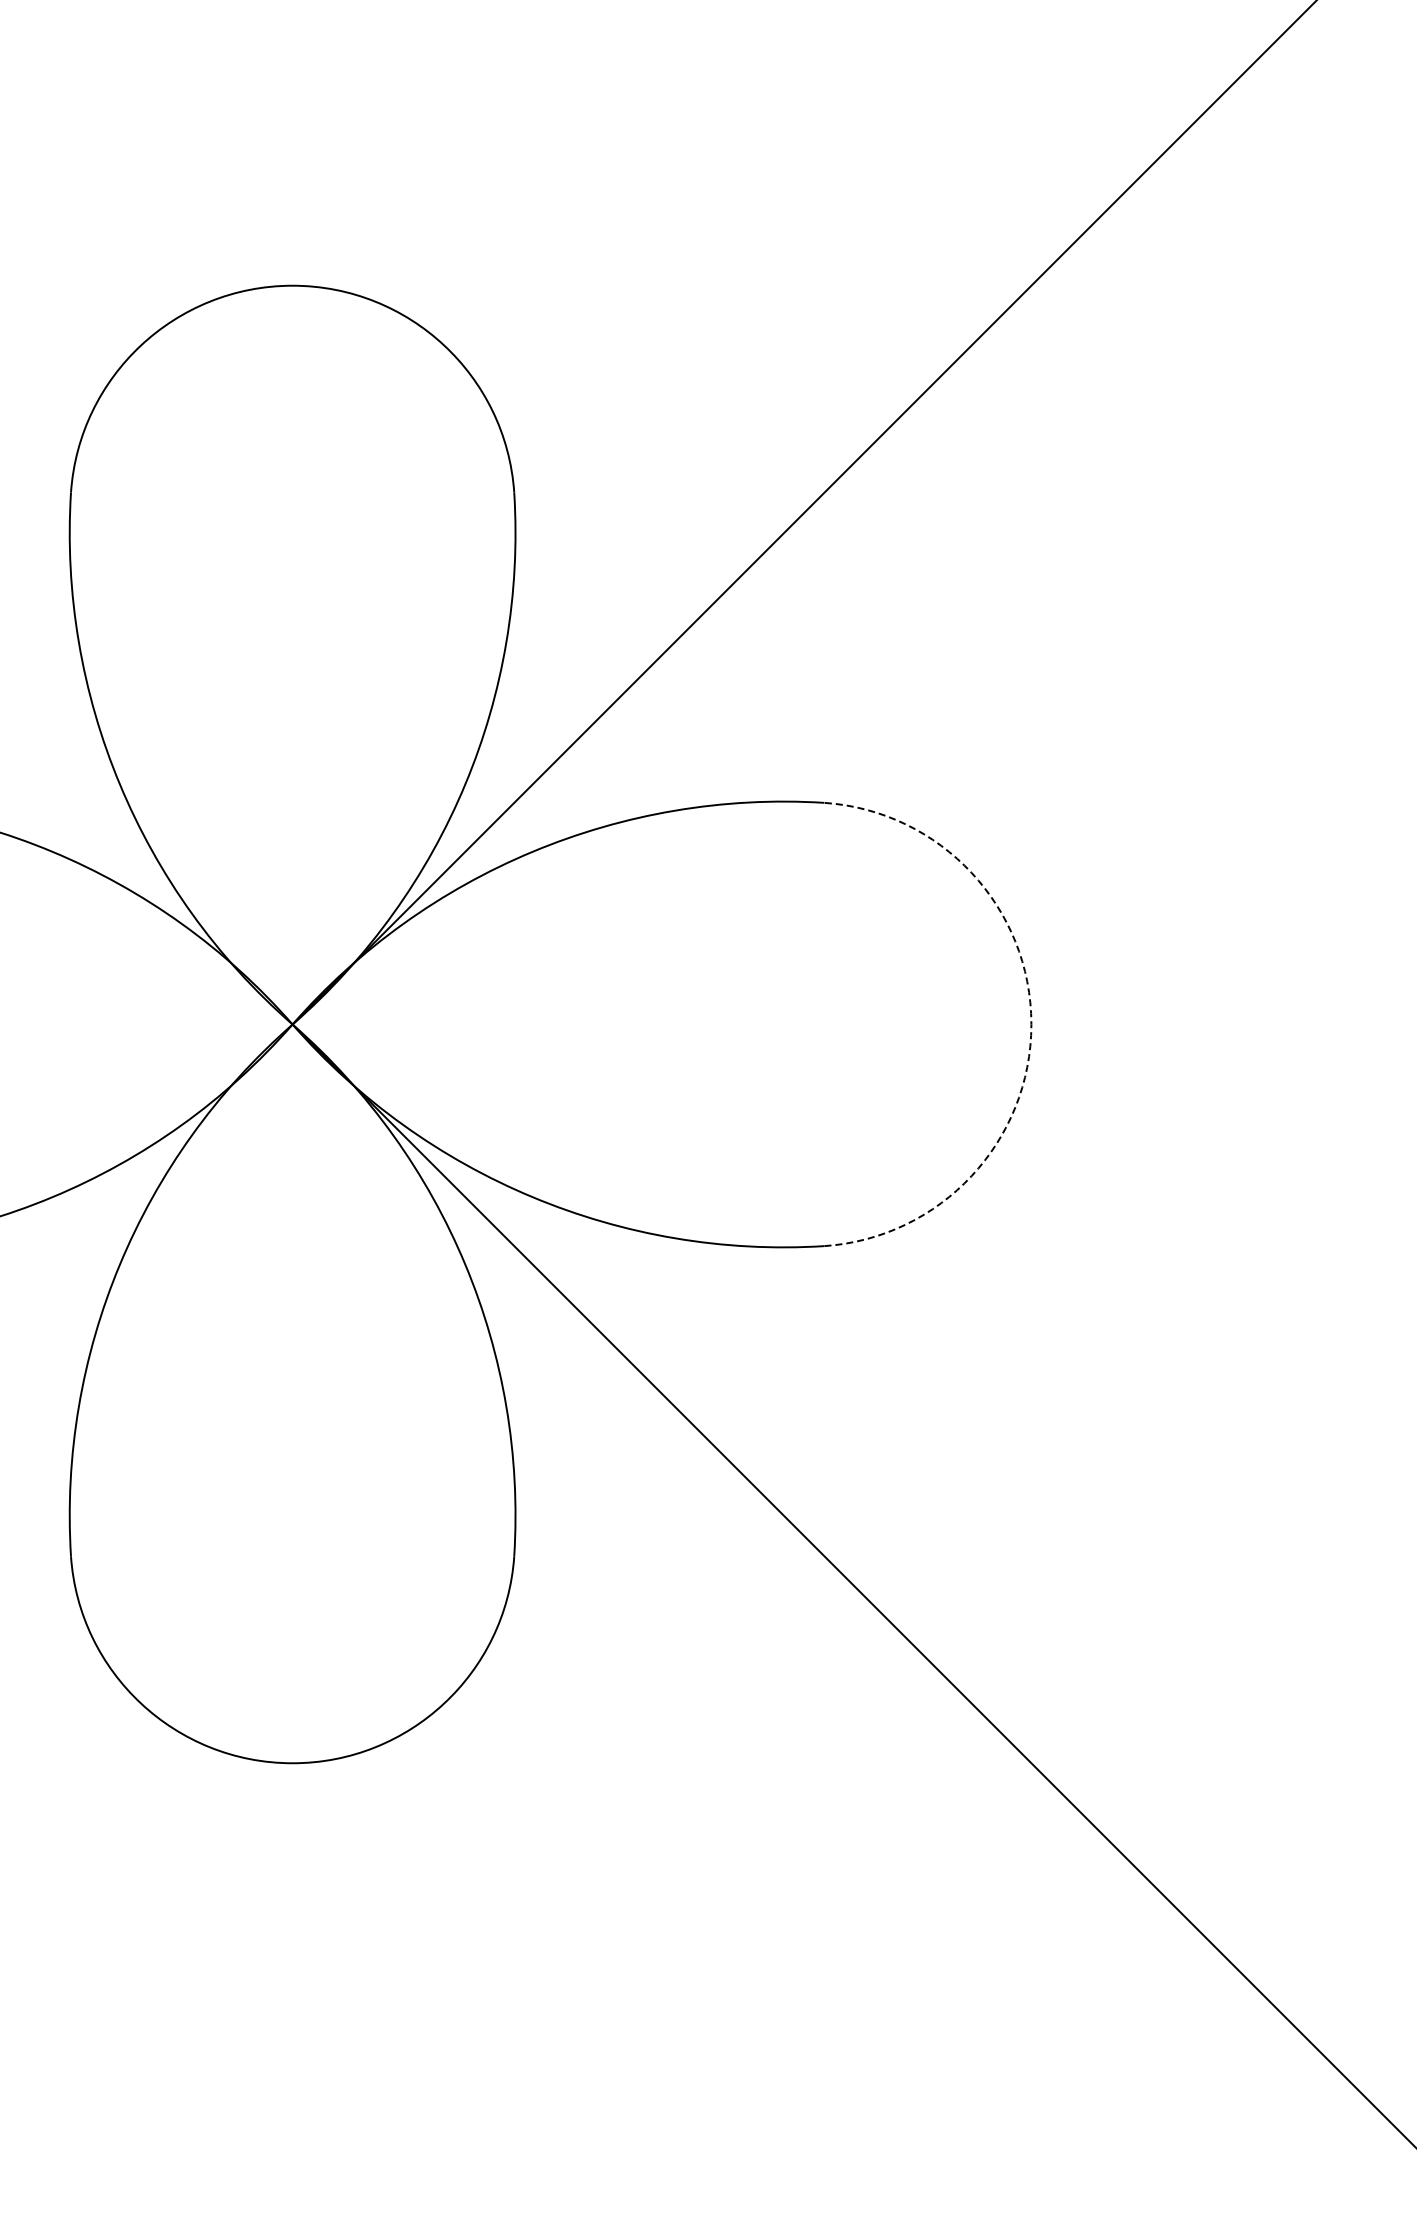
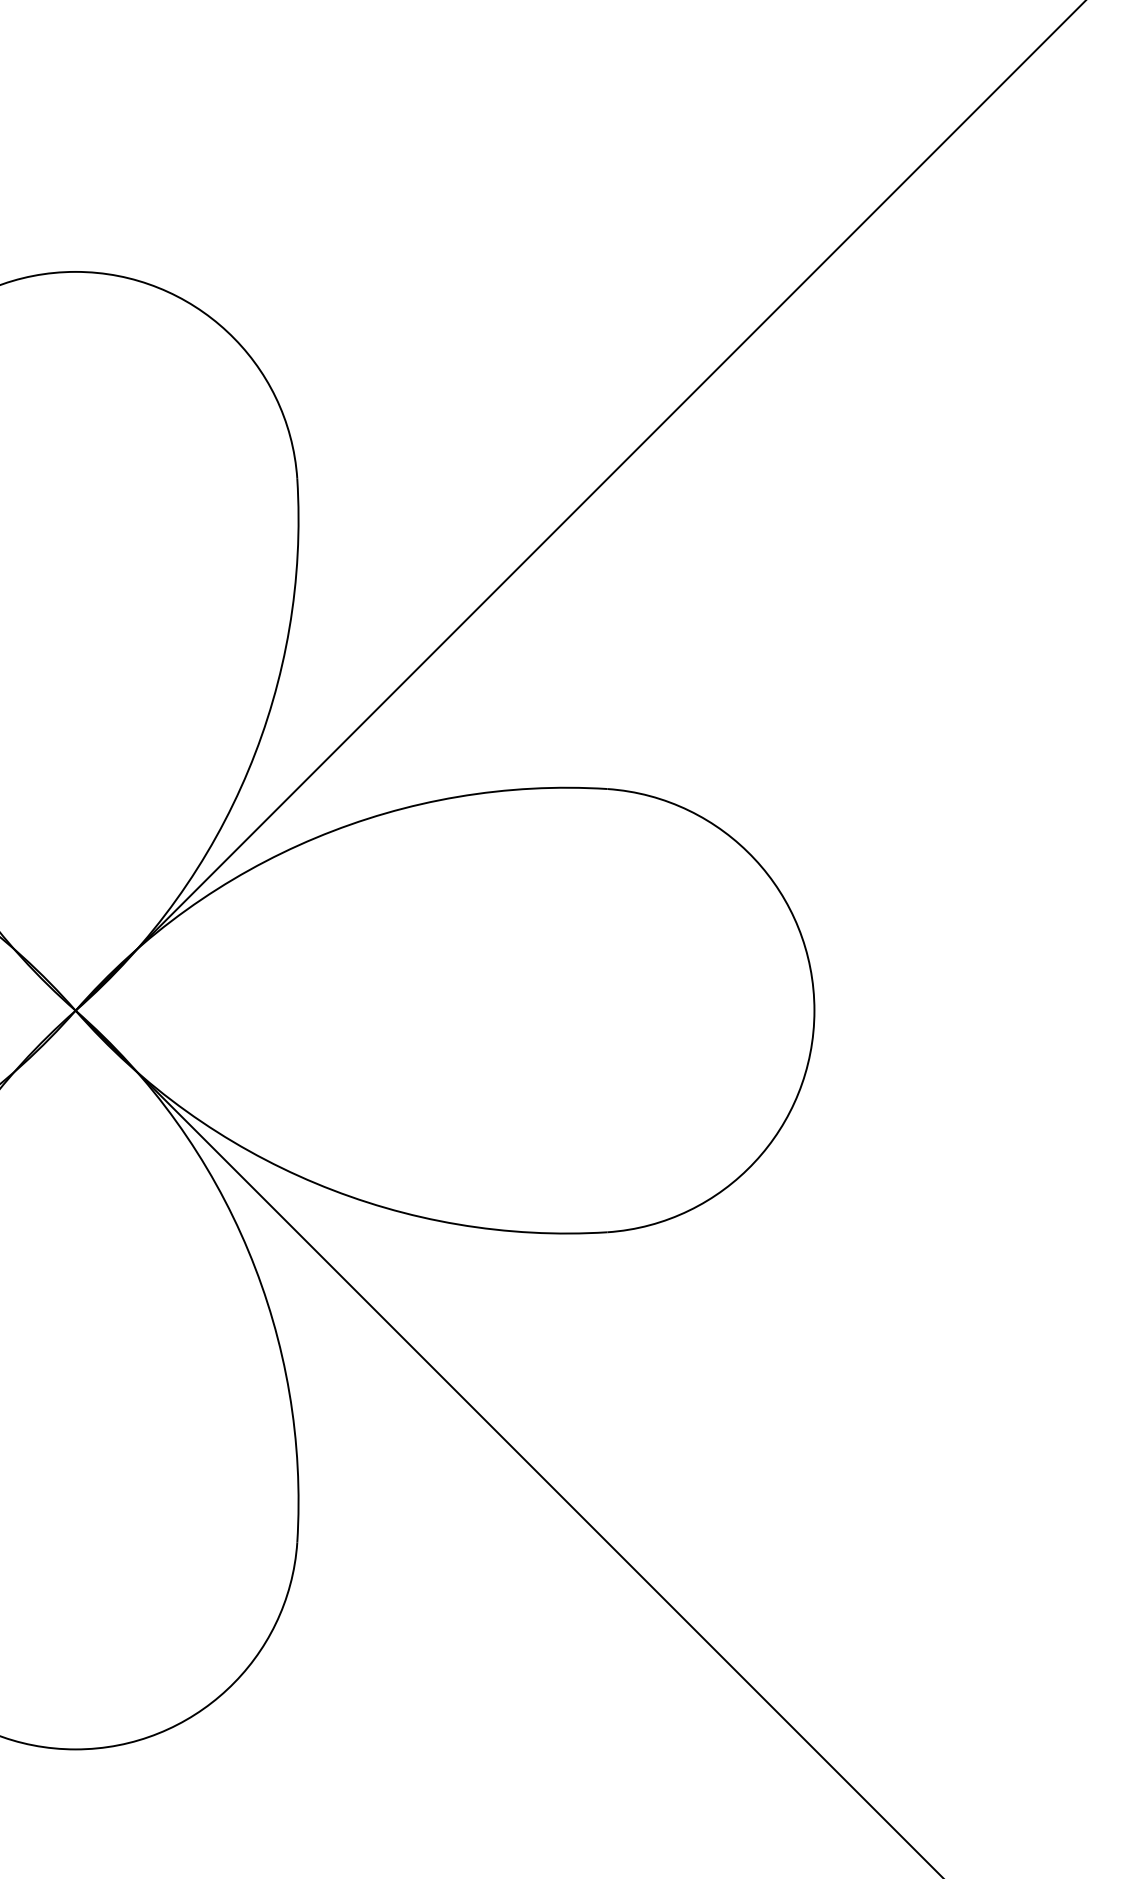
arc: (1031, 1024) -> (814, 1010), dashed -> solid

